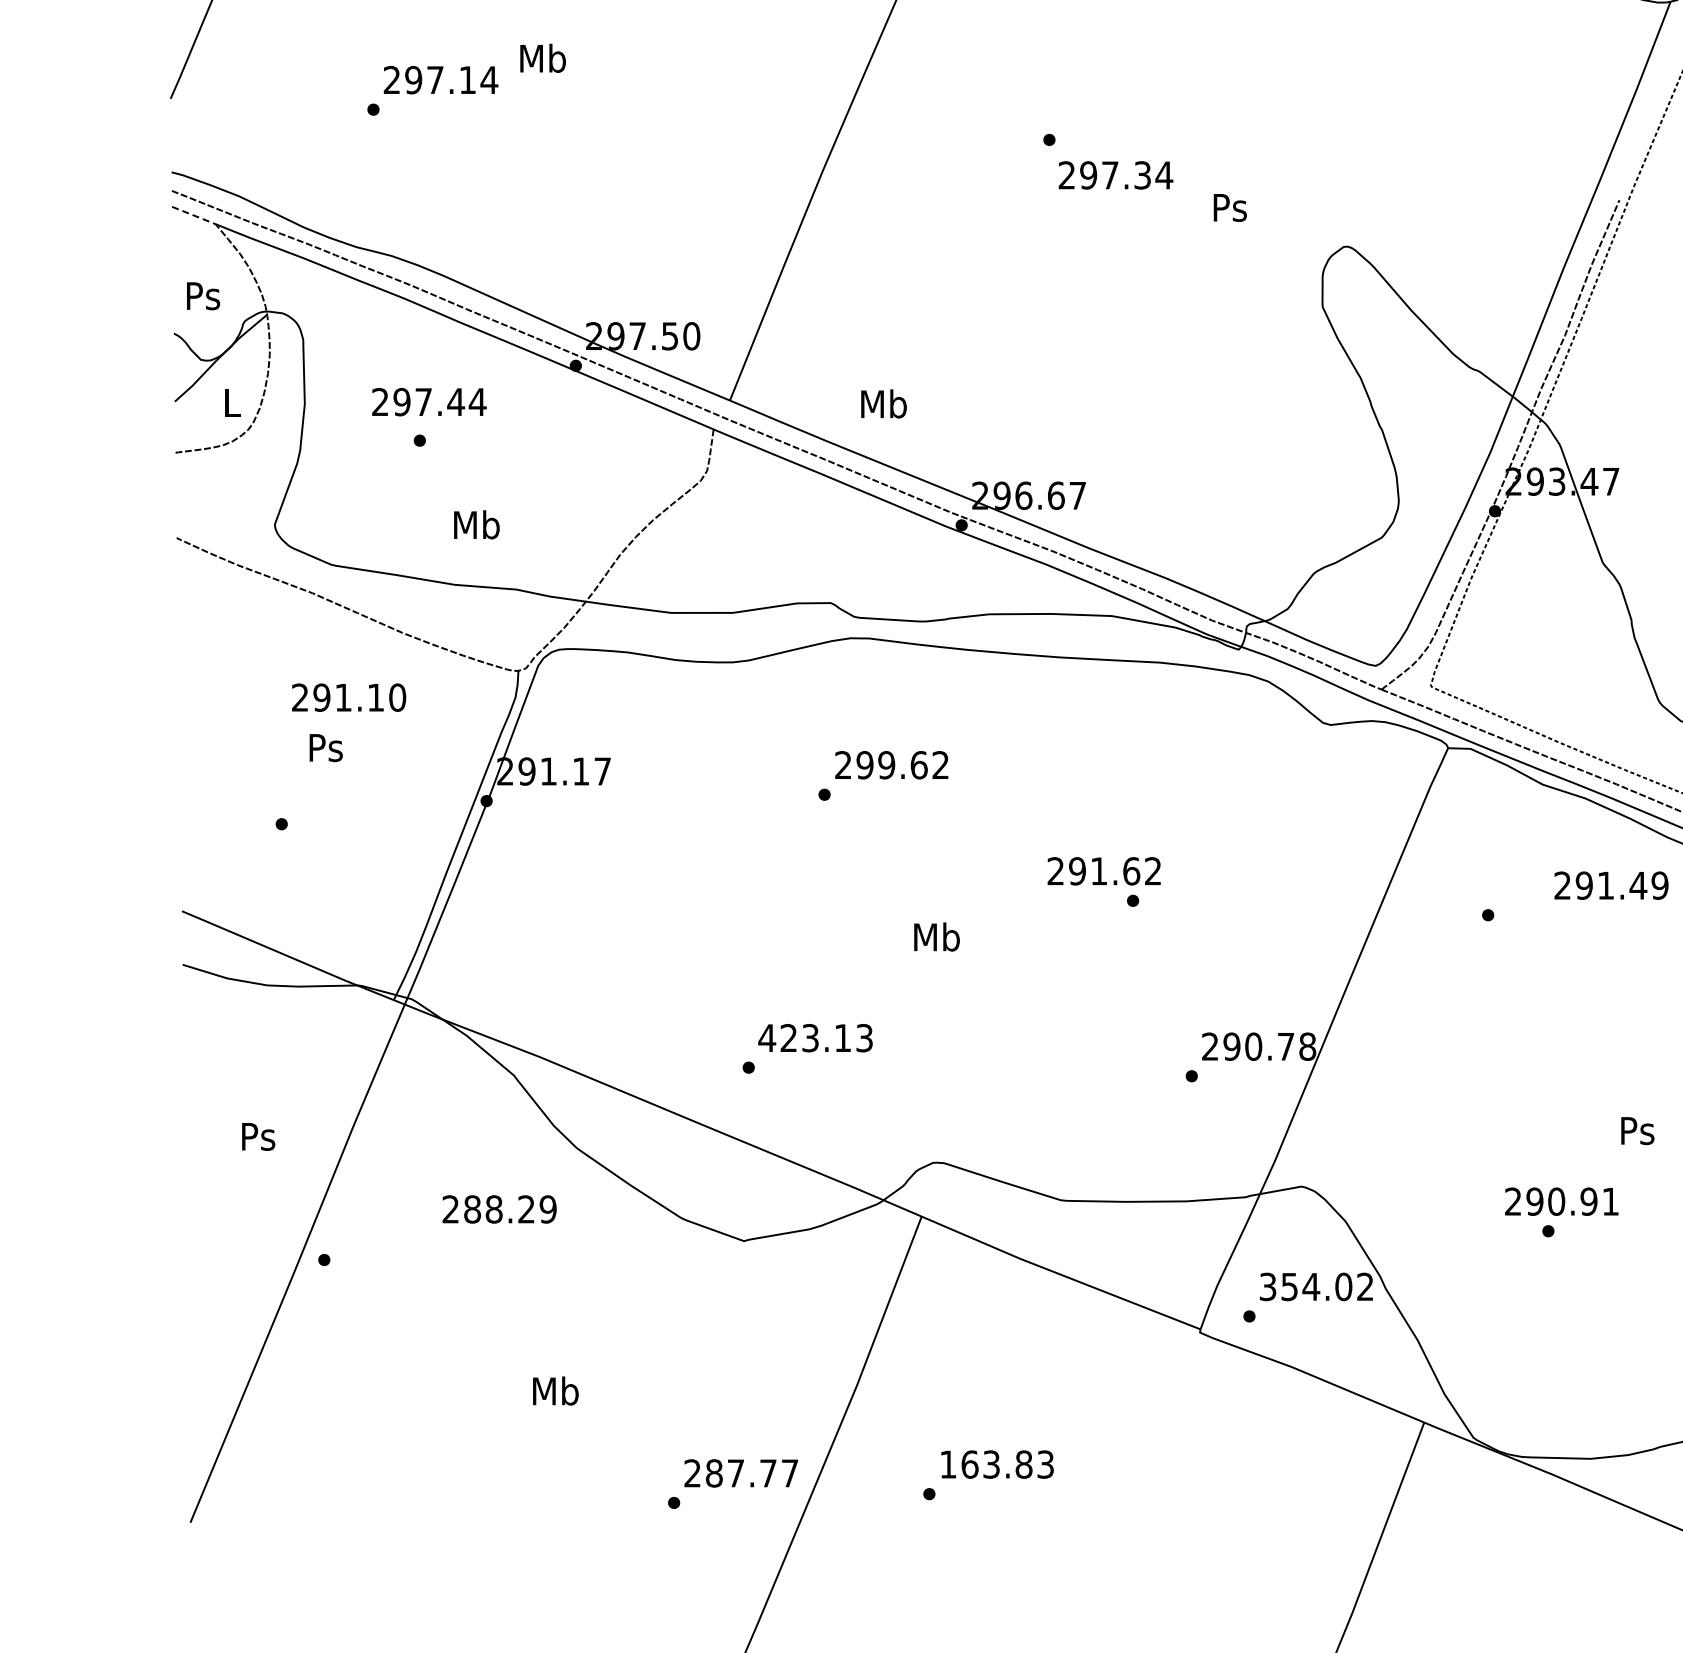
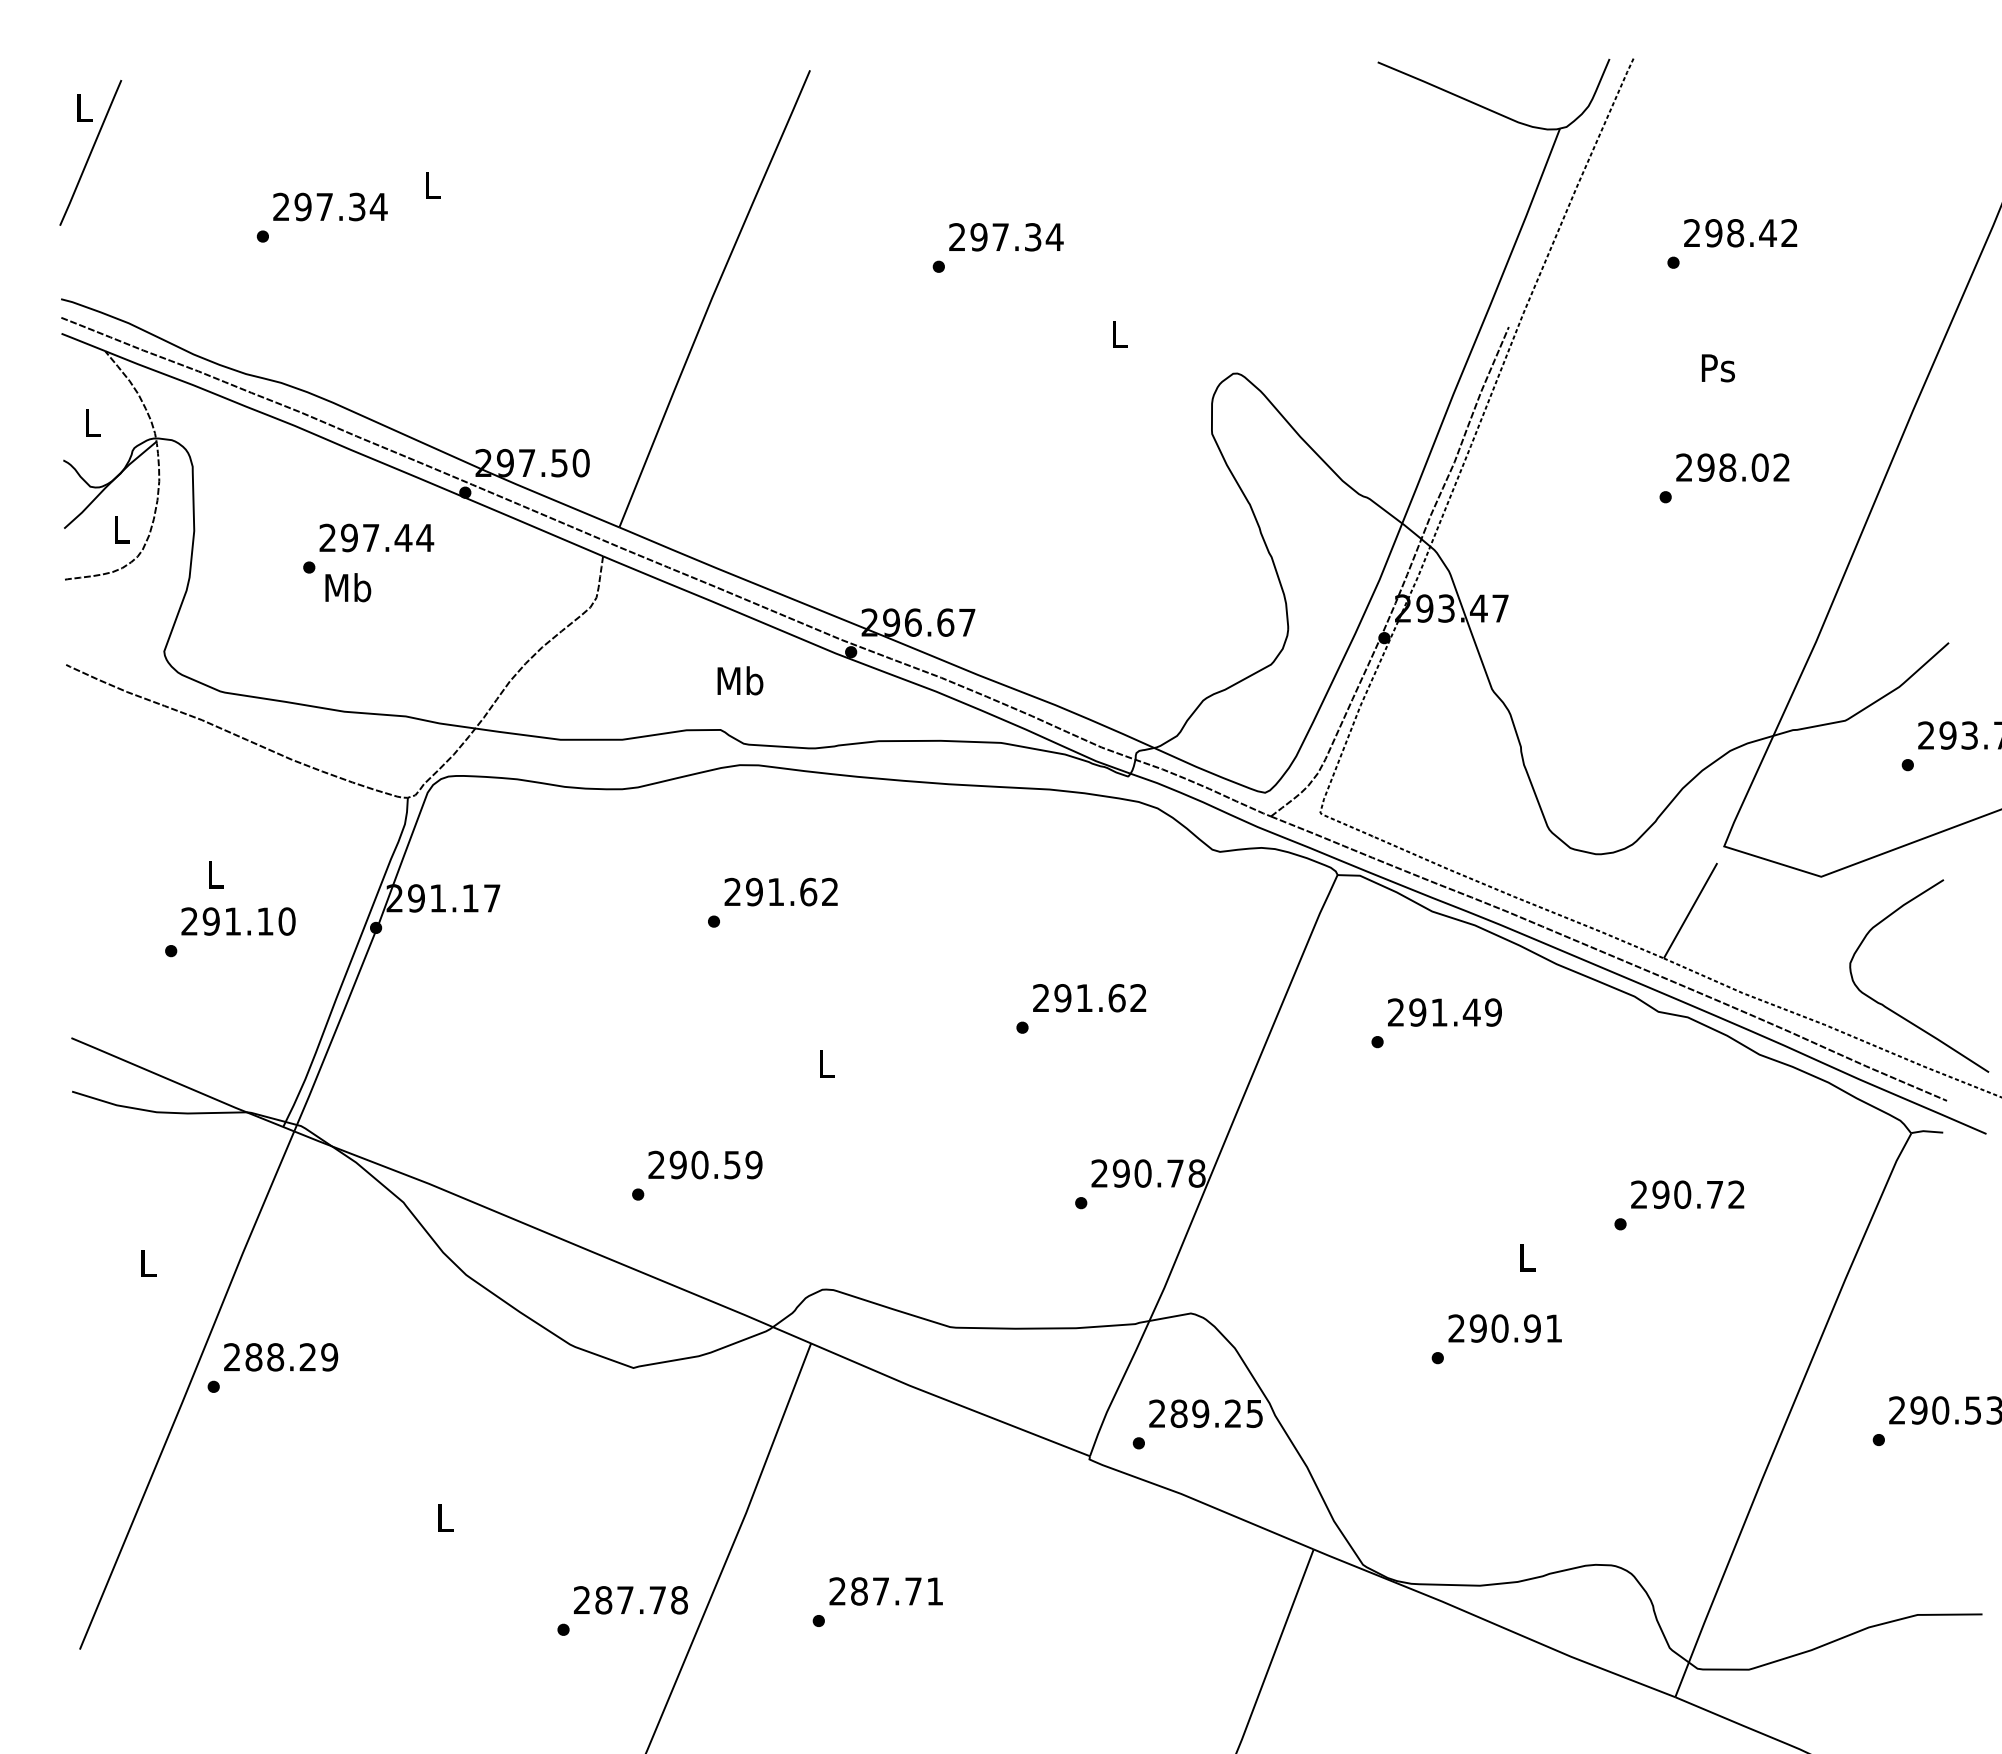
text: (543, 57) -> (432, 184), Mb -> L
text: (468, 79) -> (357, 206), 297.14 -> 297.34
text: (1116, 175) -> (1006, 237), moved
text: (1230, 207) -> (1119, 334), Ps -> L
line: (194, 215) -> (83, 342), dashed -> solid
text: (203, 296) -> (92, 423), Ps -> L
text: (429, 401) -> (376, 537), moved
text: (884, 403) -> (740, 680), moved
text: (477, 524) -> (348, 587), moved
text: (349, 697) -> (238, 921), moved
text: (326, 747) -> (215, 874), Ps -> L
text: (886, 764) -> (775, 891), 299.62 -> 291.62
text: (1104, 871) -> (1089, 998), moved
text: (1611, 885) -> (1444, 1012), moved
text: (937, 936) -> (826, 1063), Mb -> L
text: (815, 1037) -> (704, 1164), 423.13 -> 290.59
text: (1637, 1130) -> (1526, 1257), Ps -> L
text: (258, 1136) -> (147, 1263), Ps -> L
text: (1561, 1201) -> (1504, 1328), moved
text: (500, 1209) -> (281, 1357), moved
text: (1316, 1286) -> (1205, 1413), 354.02 -> 289.25
text: (556, 1390) -> (445, 1517), Mb -> L
text: (997, 1464) -> (886, 1591), 163.83 -> 287.71
text: (790, 1473) -> (679, 1600), 287.77 -> 287.78

